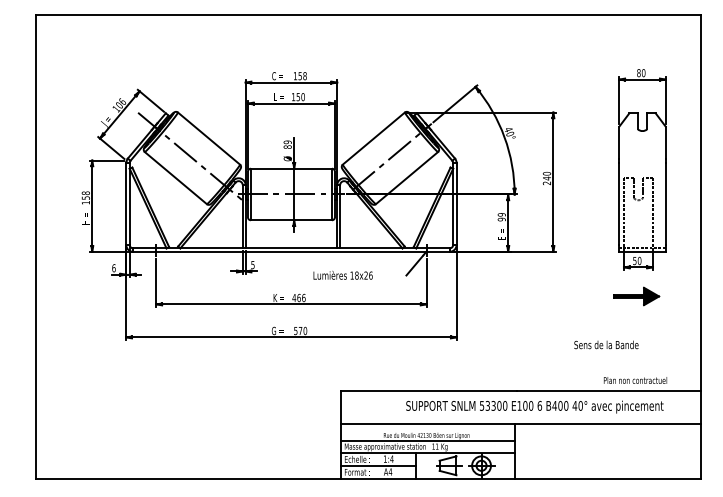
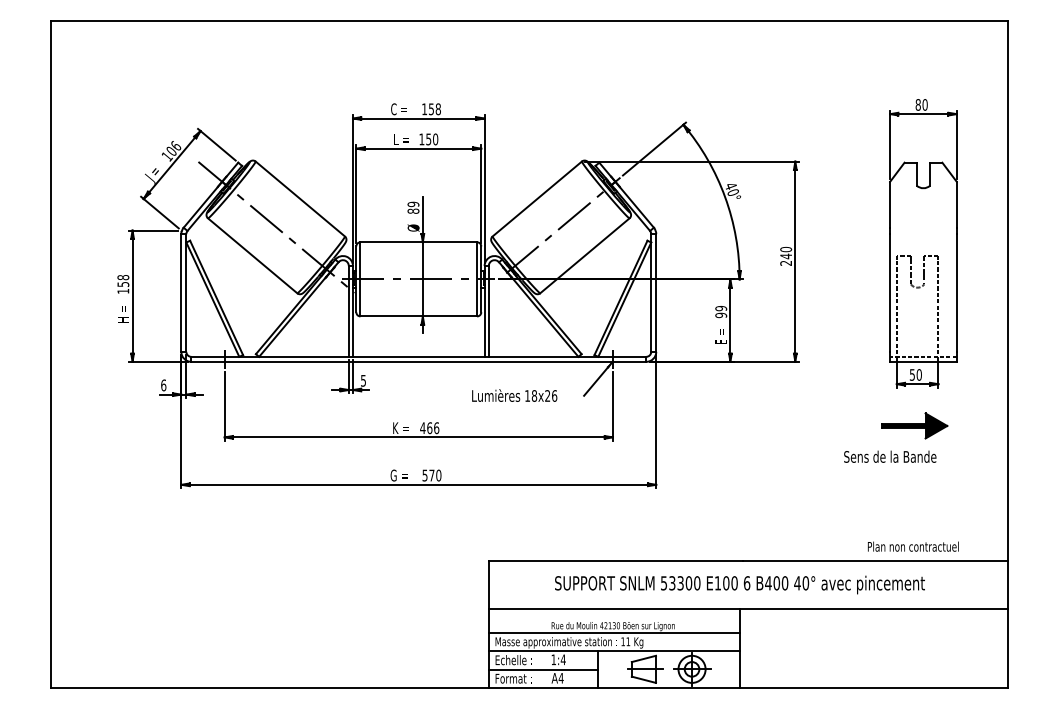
text: (342, 274) -> (513, 394), moved
text: (606, 344) -> (890, 456), moved
text: (534, 406) -> (739, 584), moved

